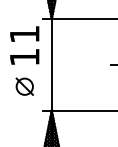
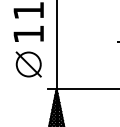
part: (24, 86) -> (28, 64), size x1.43

